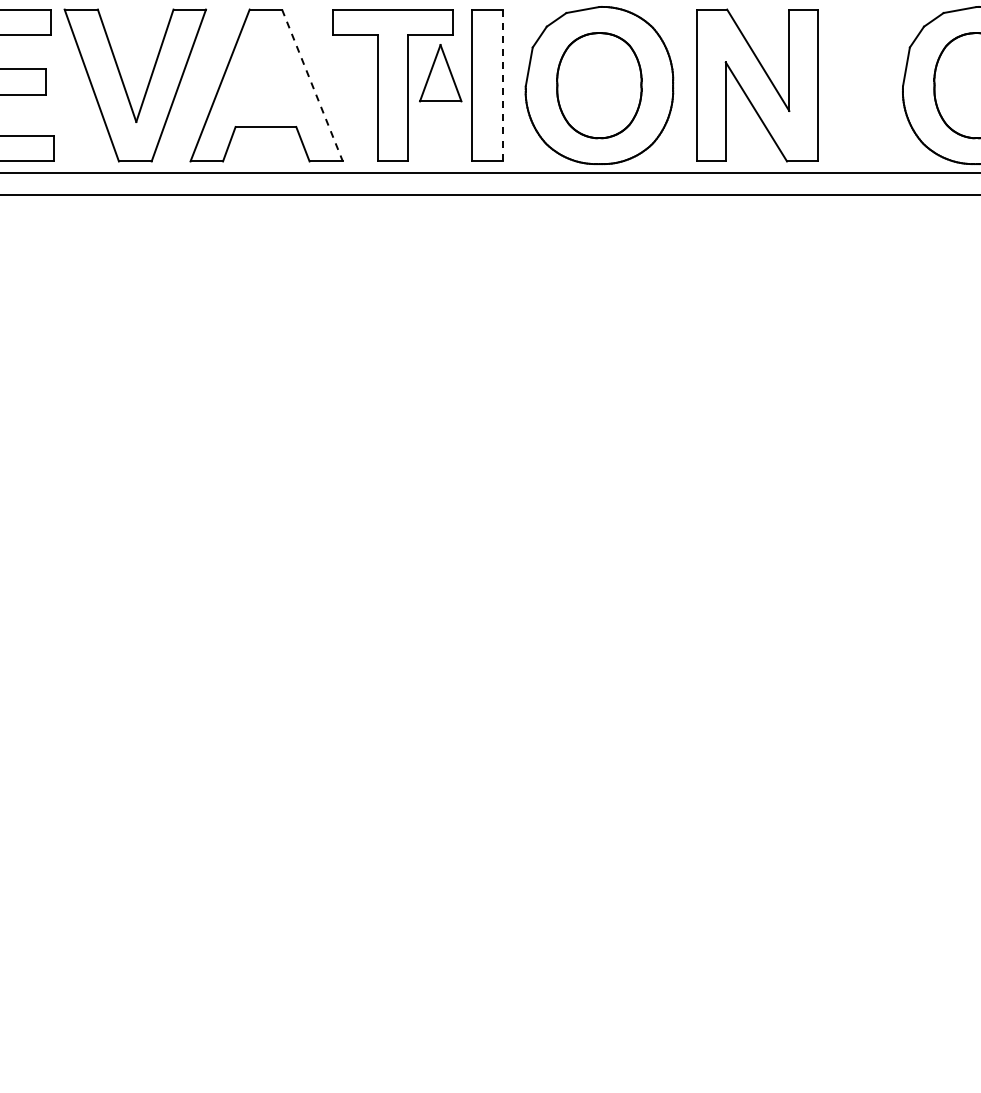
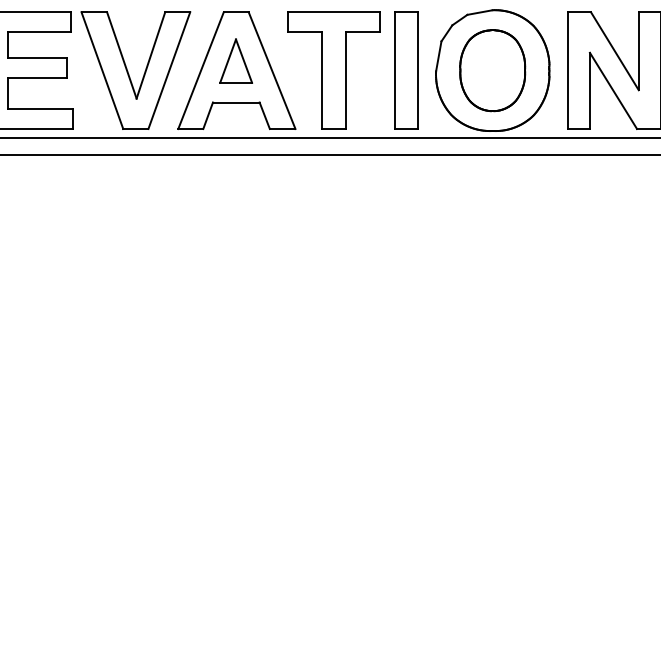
part: (440, 73) -> (235, 61), moved
line: (312, 85) -> (272, 70), dashed -> solid
line: (502, 85) -> (418, 70), dashed -> solid

